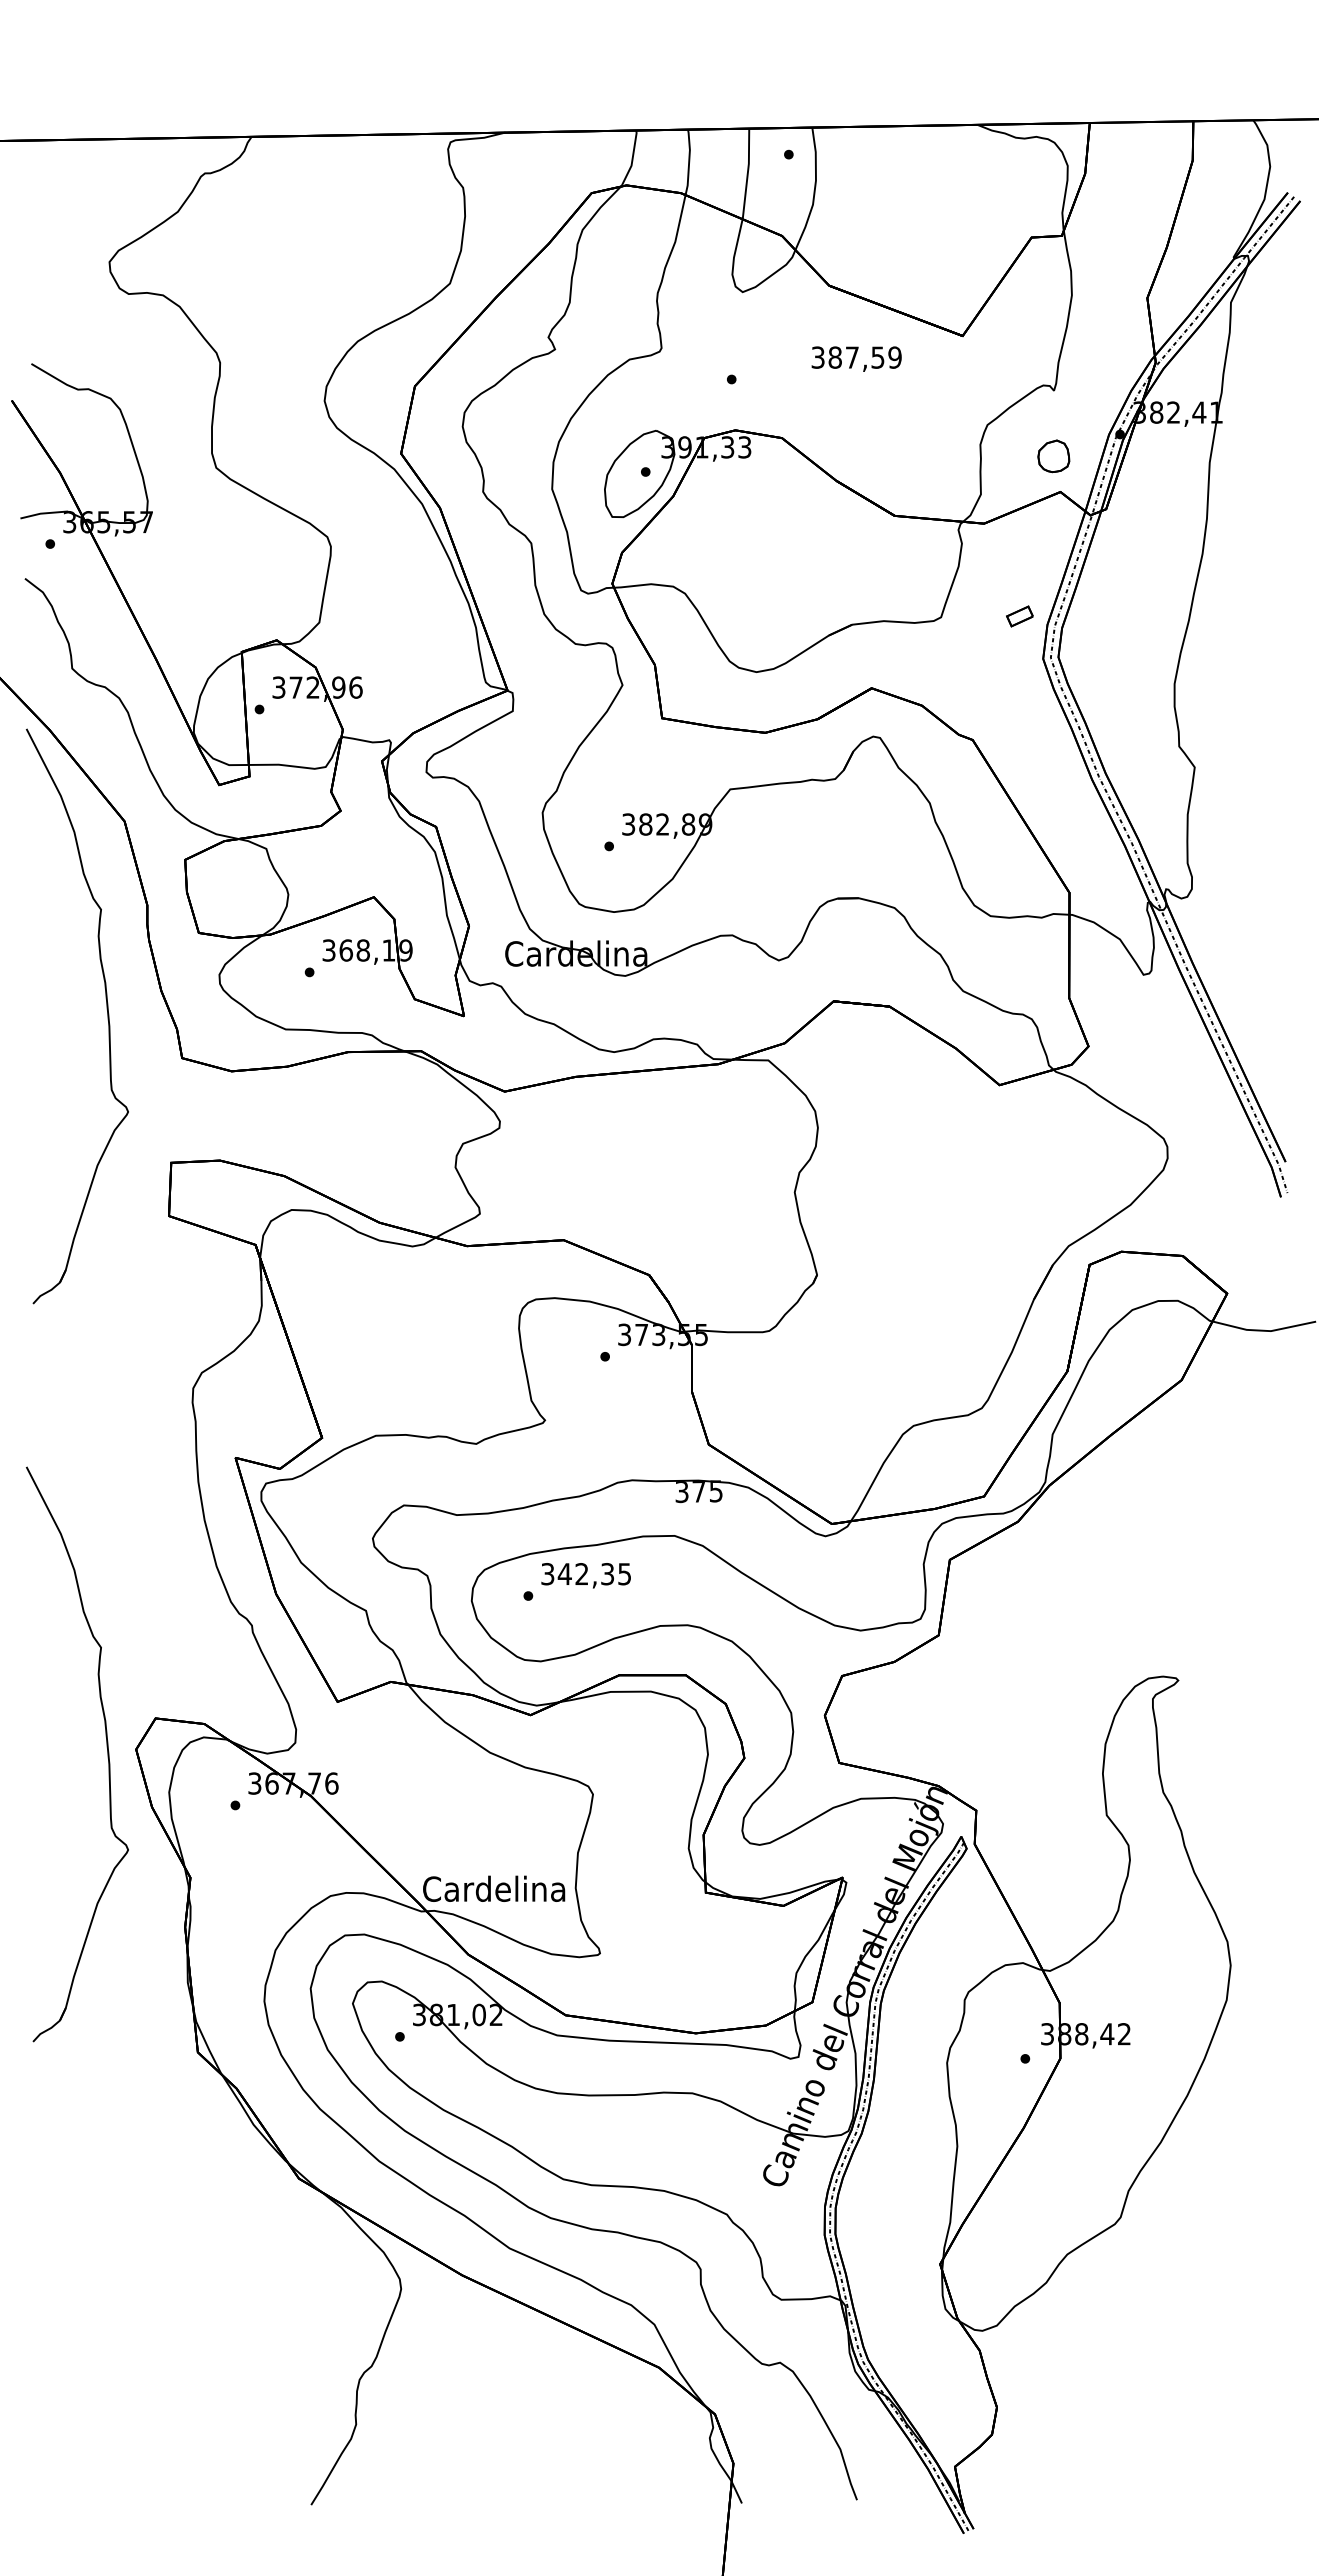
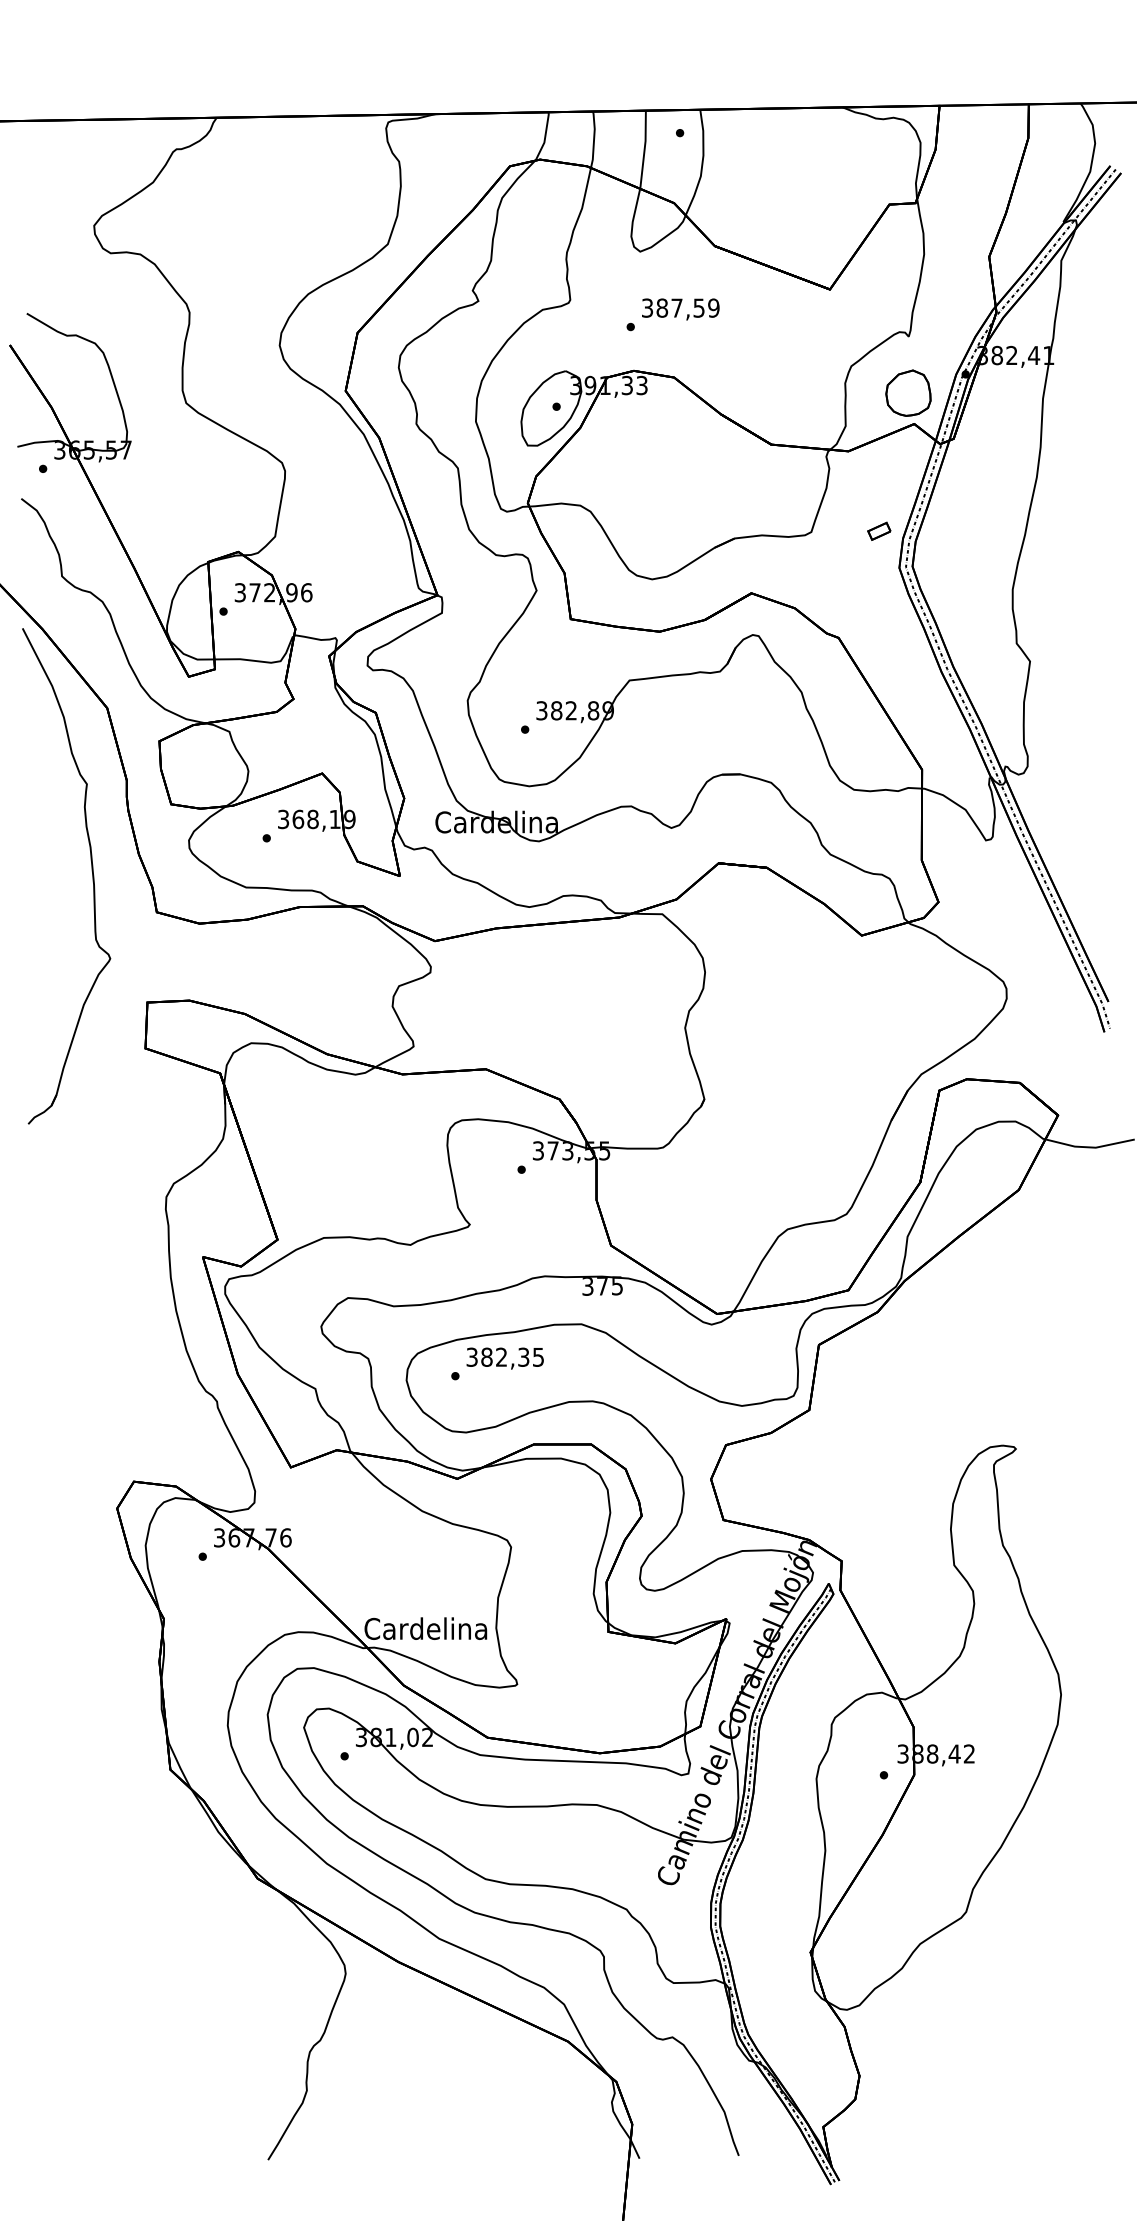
text: (856, 358) -> (680, 308), moved
part: (1053, 456) -> (908, 393), size x1.67
text: (564, 1574) -> (486, 1357), 342,35 -> 382,35
part: (106, 1747) -> (91, 1506), removed

